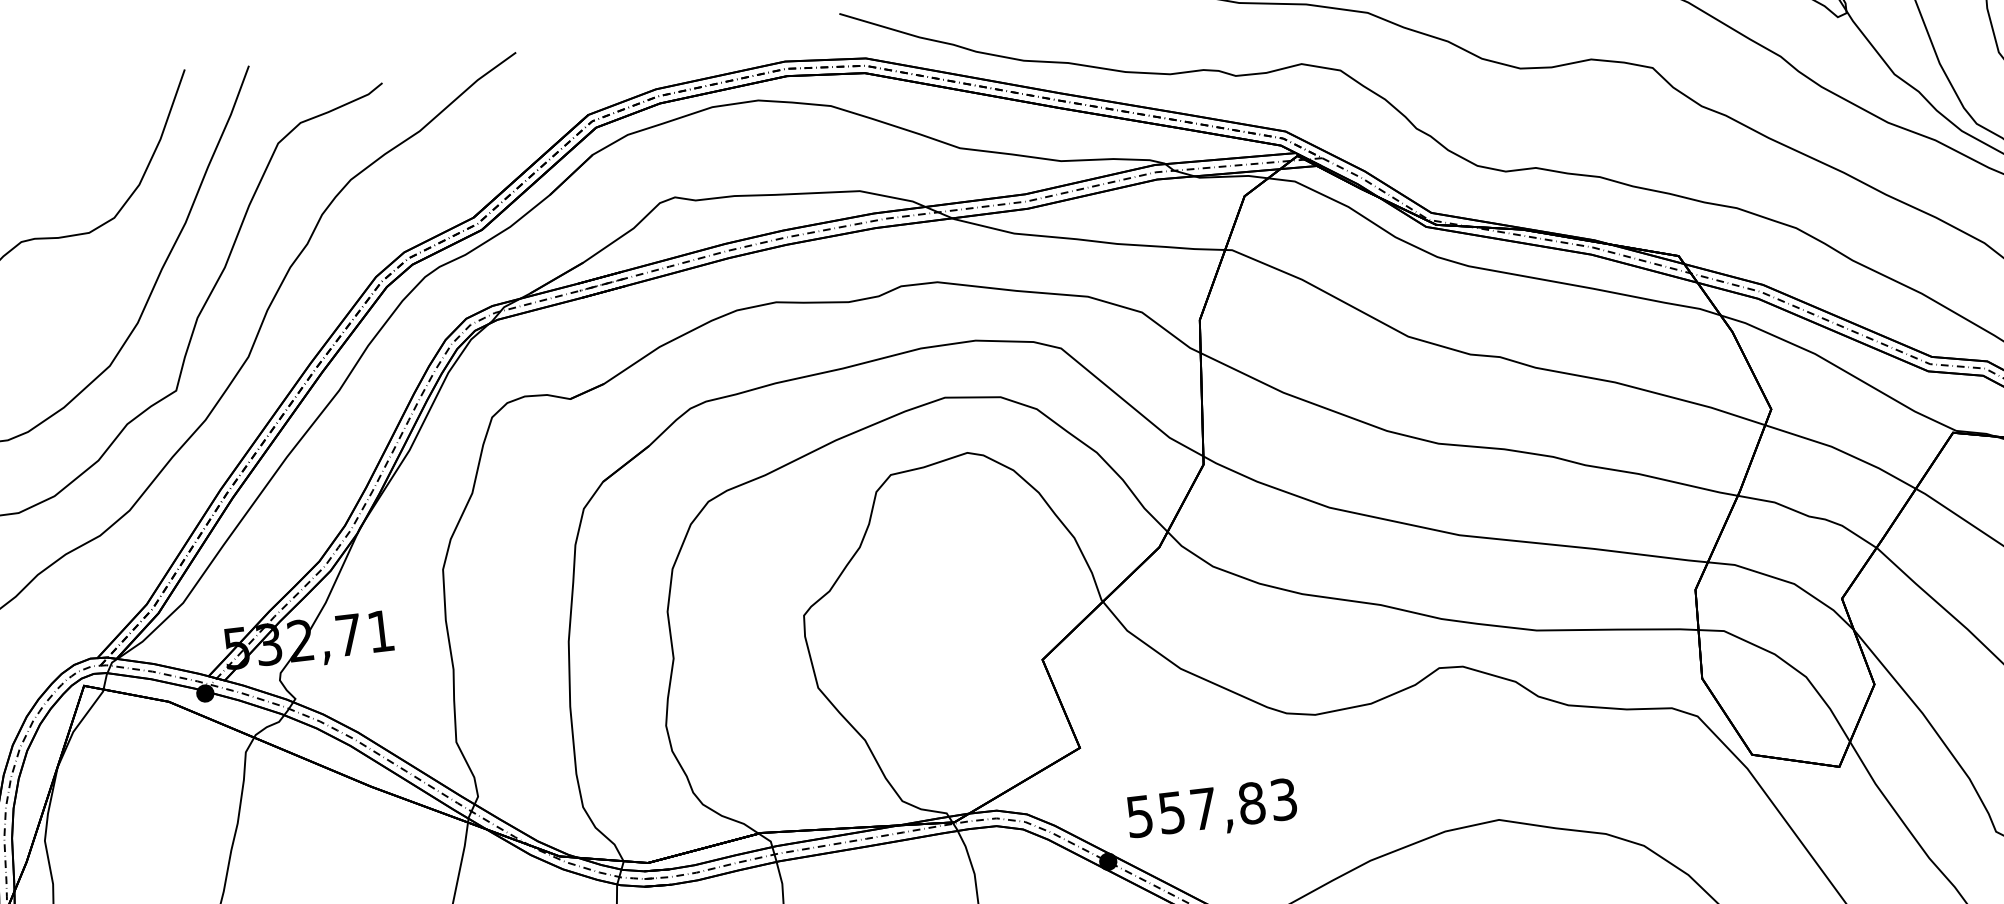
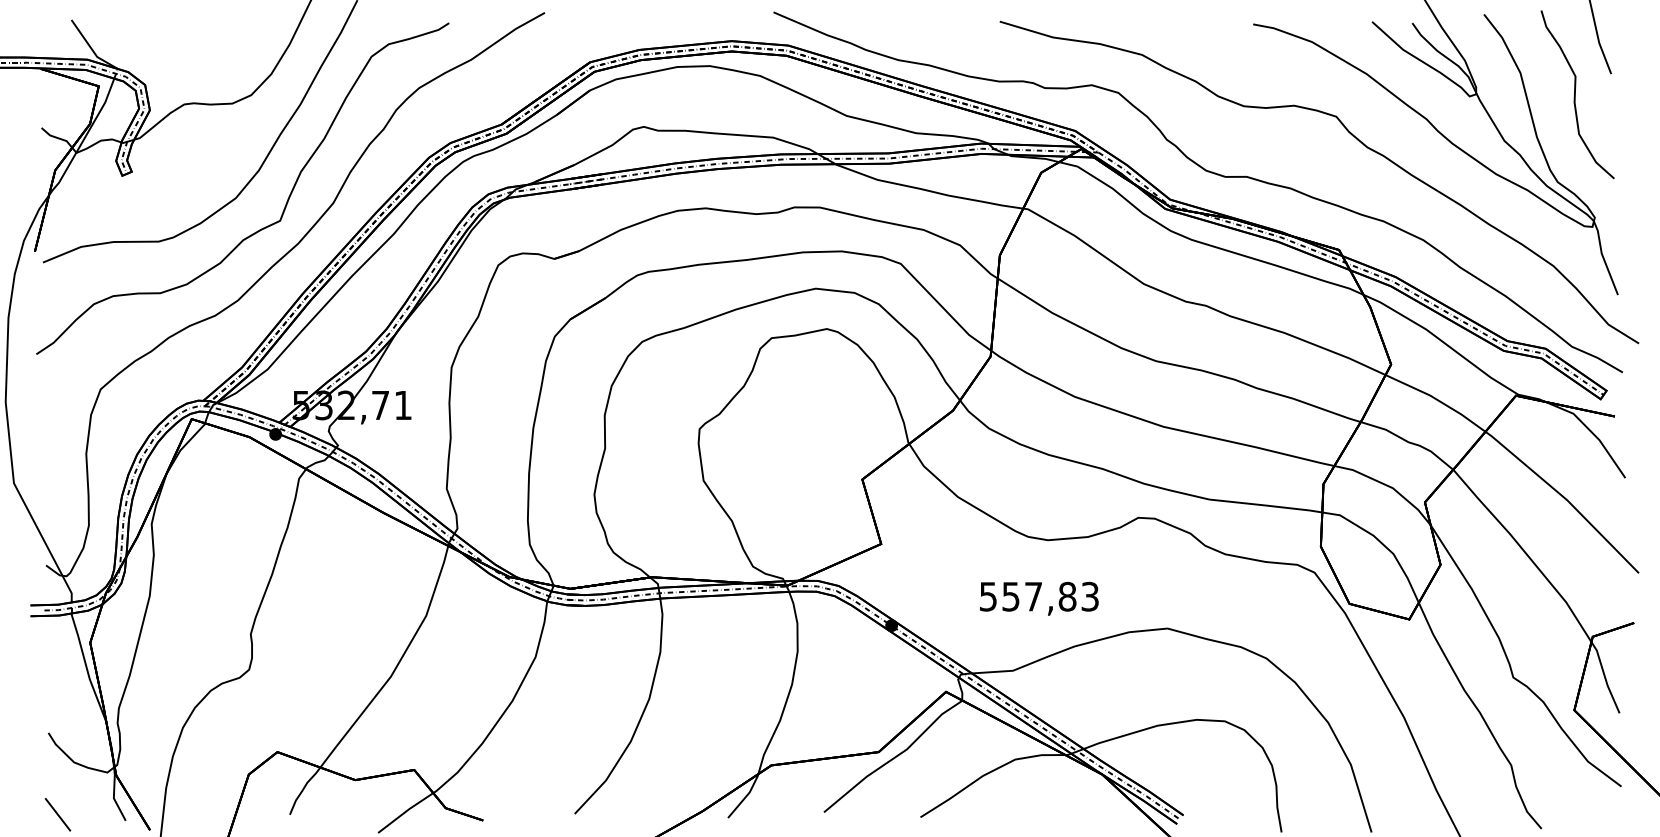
text: (1212, 810) -> (1039, 598), moved

